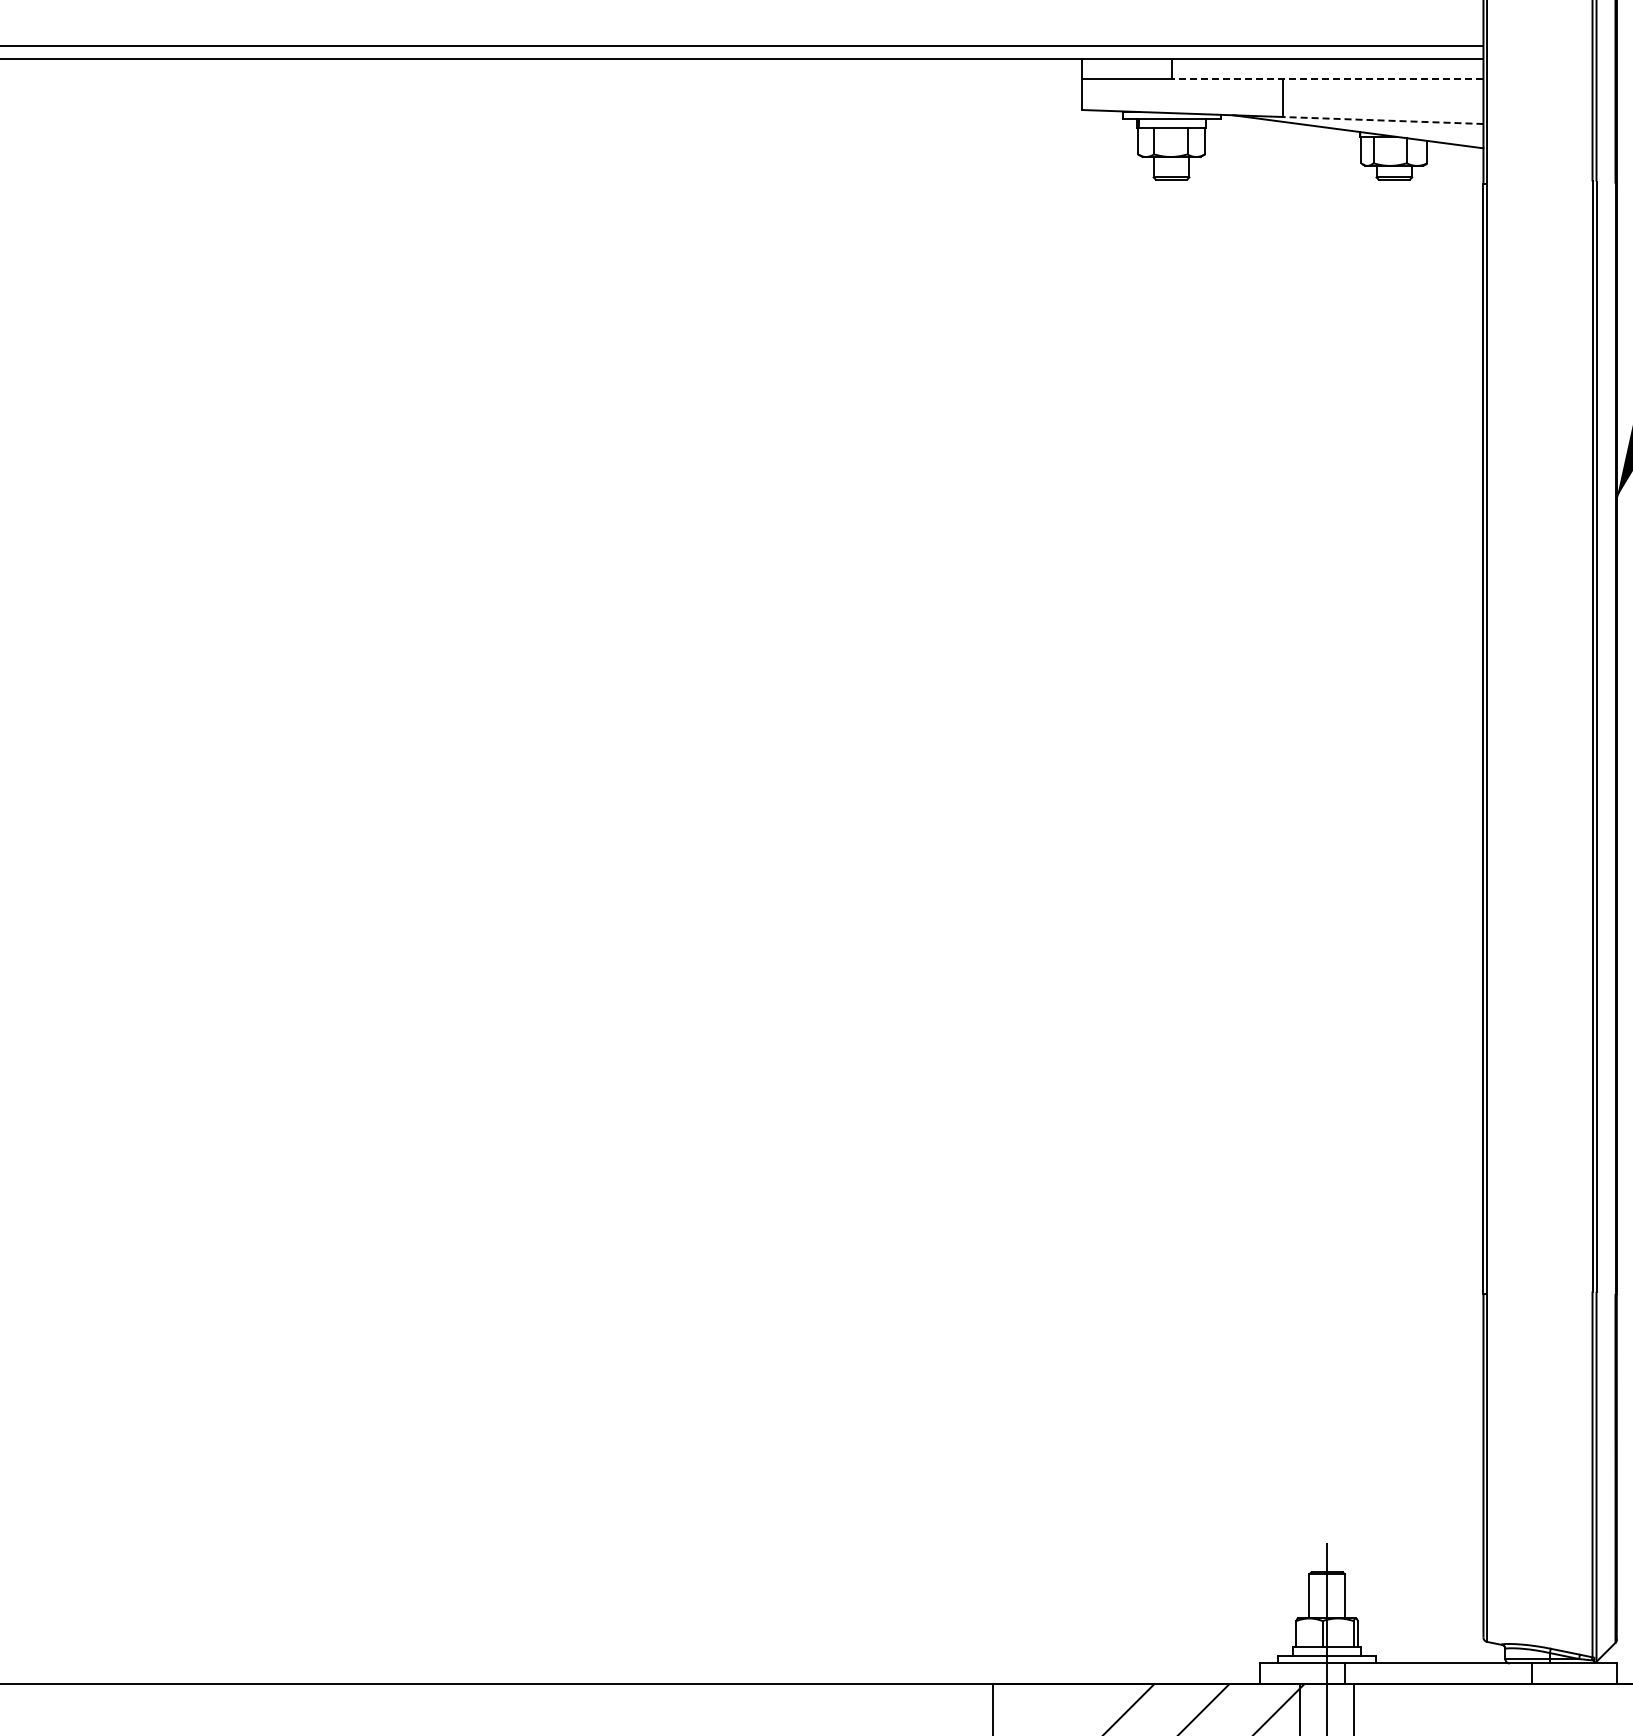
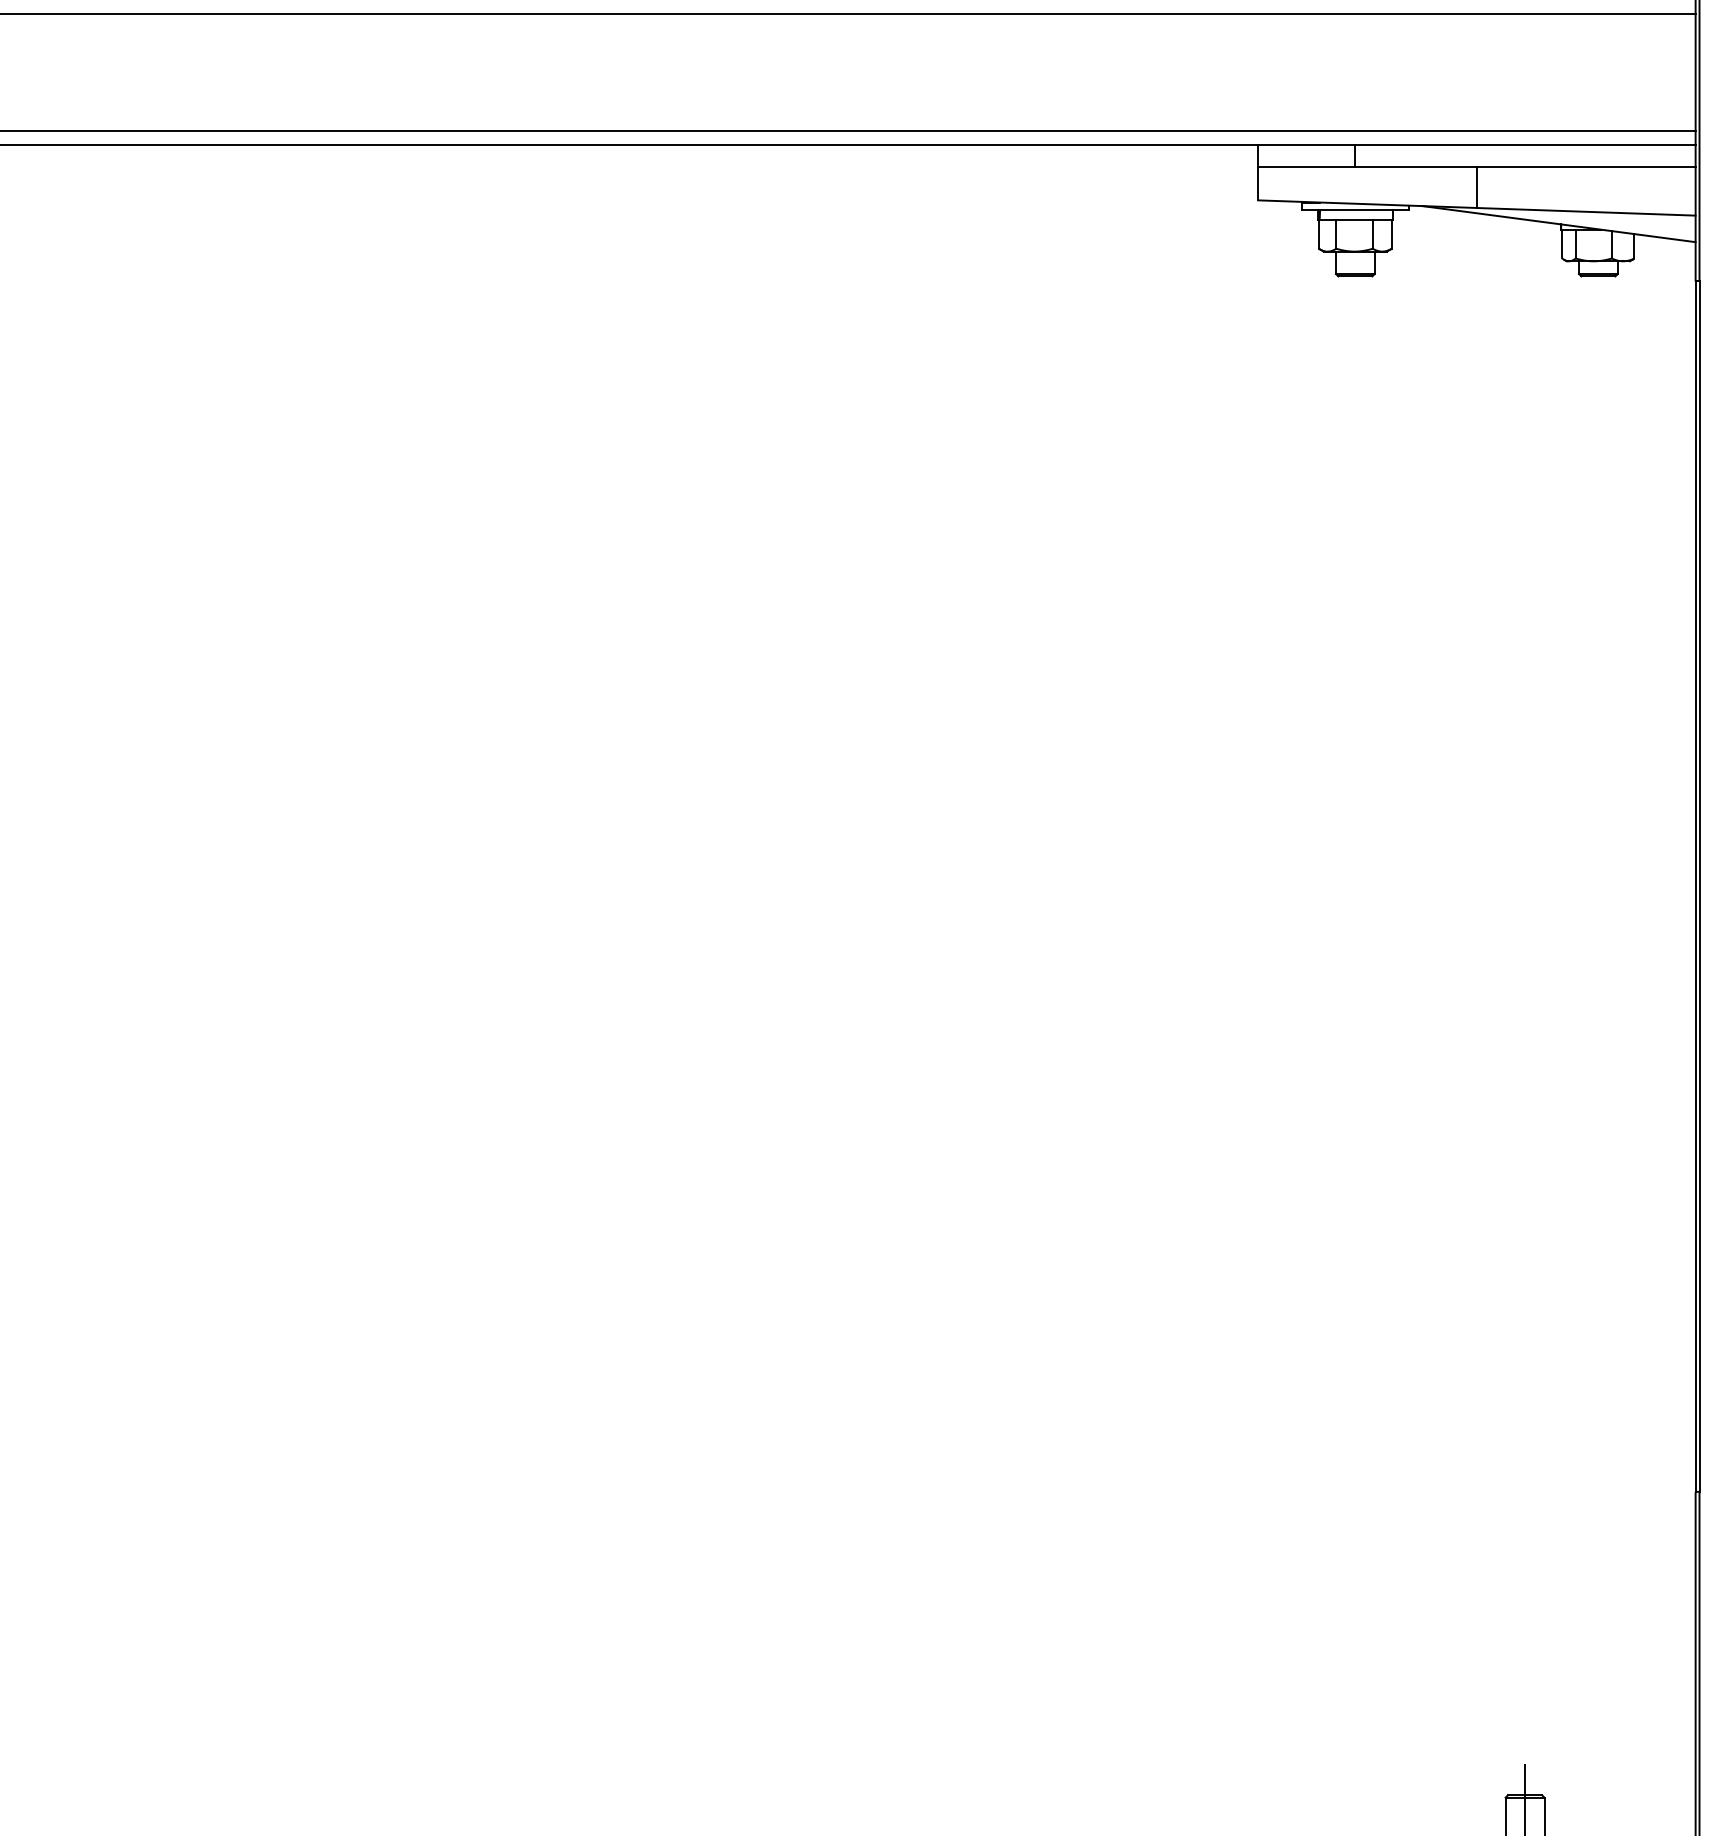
line: (1327, 79) -> (1525, 167), dashed -> solid
line: (1382, 120) -> (1585, 211), dashed -> solid

